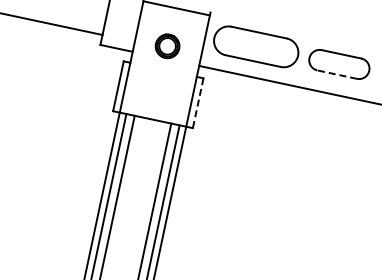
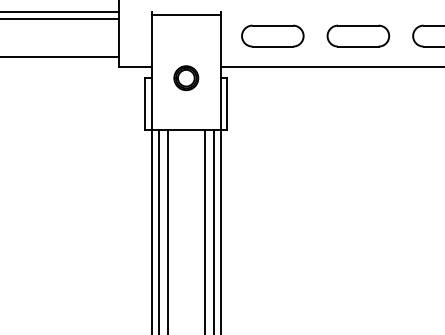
part: (167, 46) -> (186, 78), moved
part: (256, 46) -> (272, 35), size x0.71
line: (336, 74) -> (357, 46), dashed -> solid
line: (198, 102) -> (227, 103), dashed -> solid

